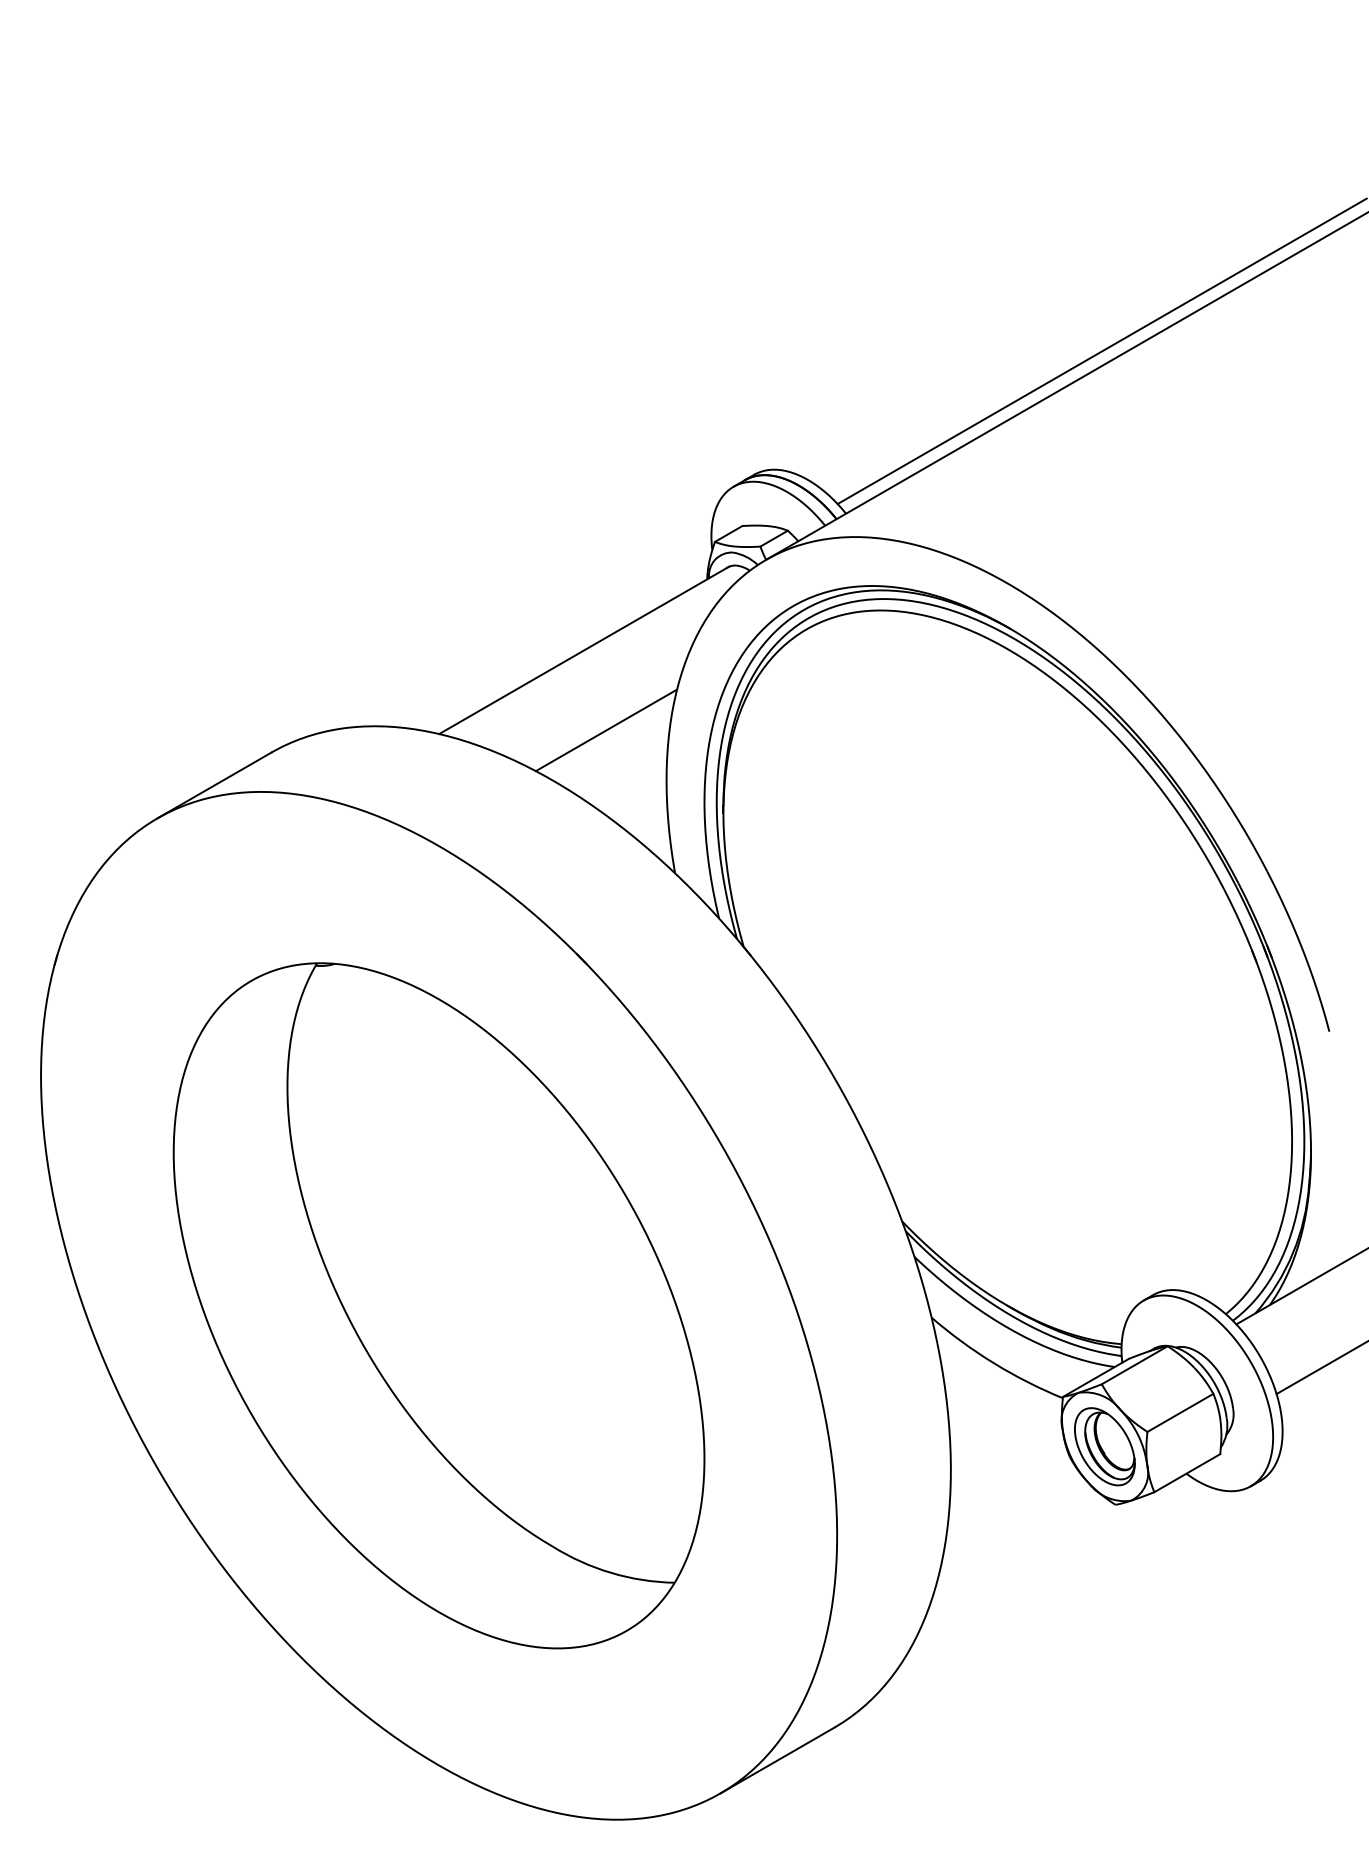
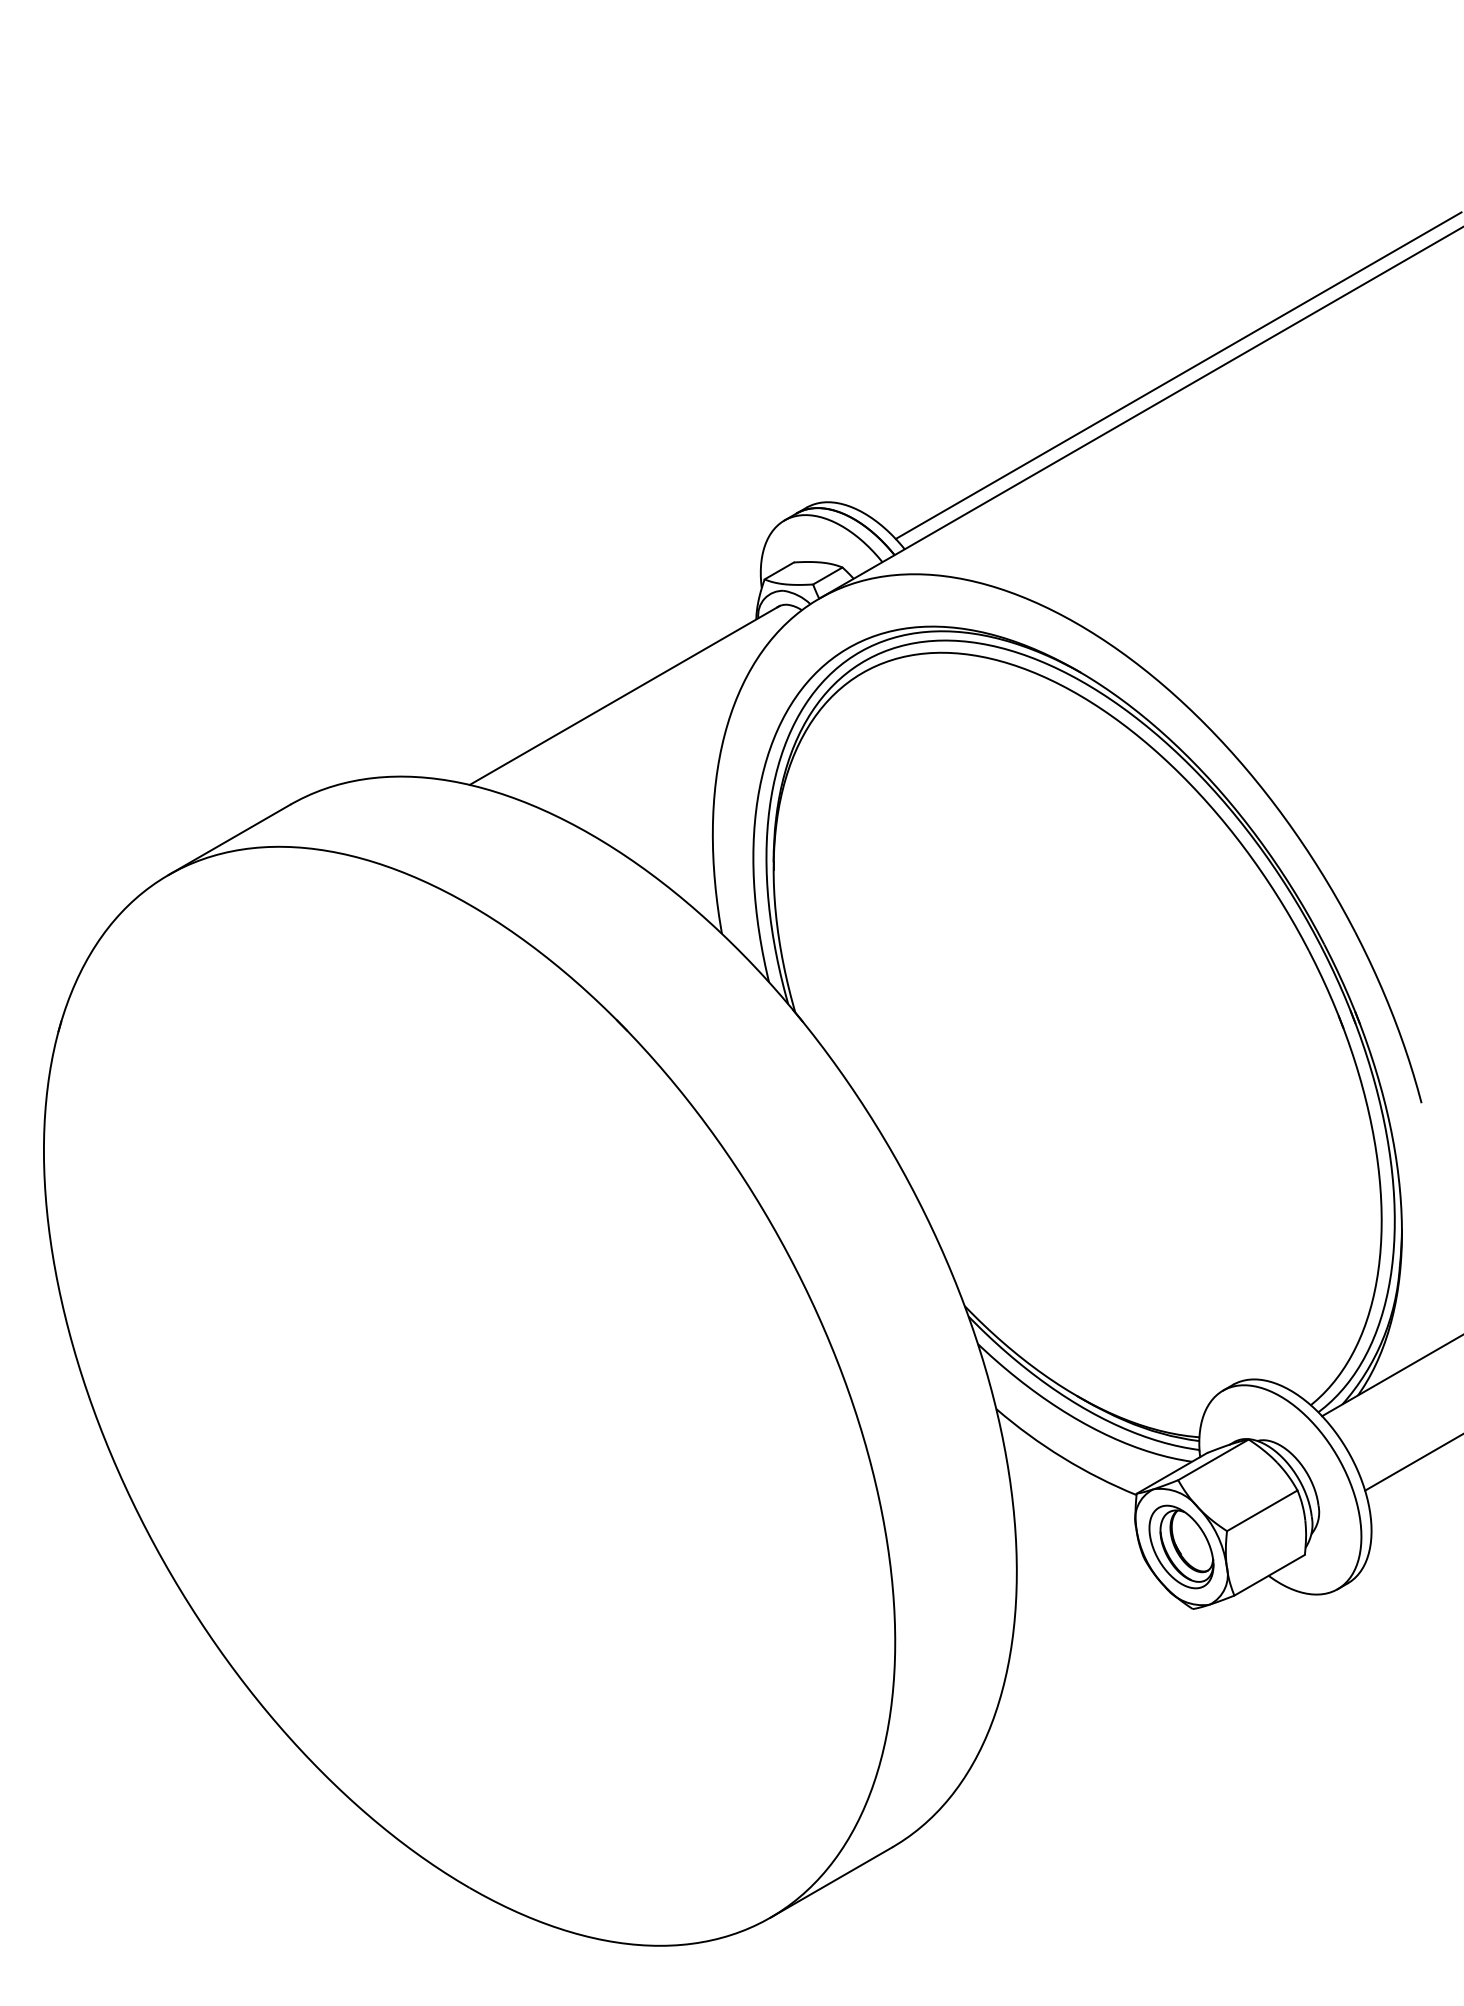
line: (606, 729) -> (648, 780), removed
part: (439, 1306) -> (469, 1396), removed

